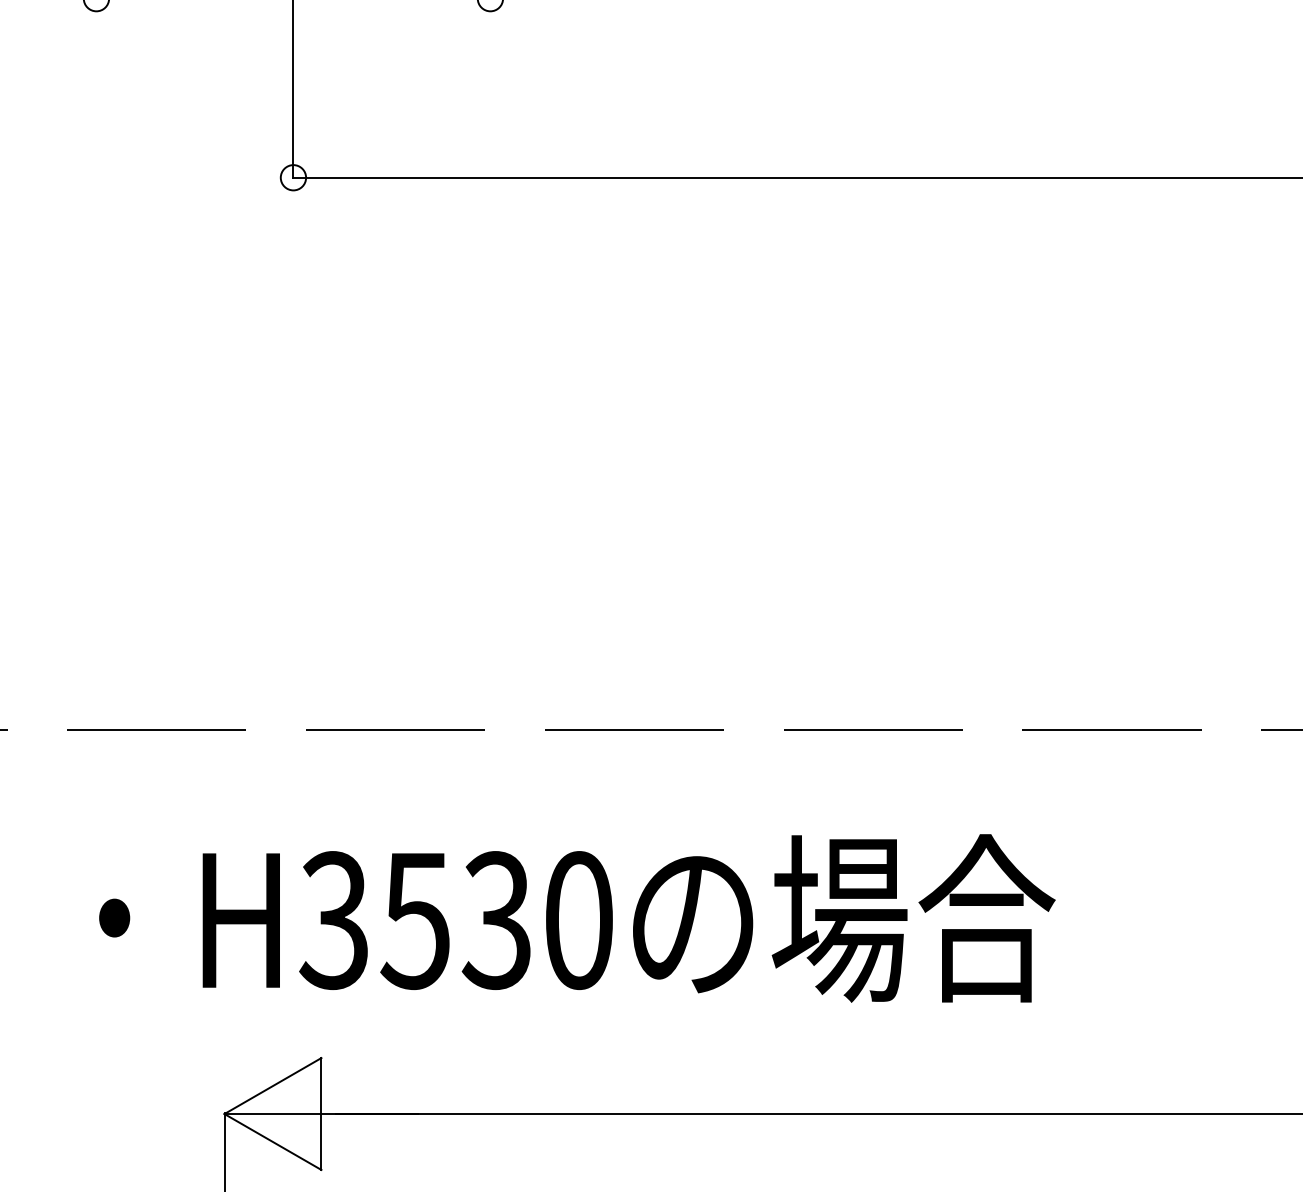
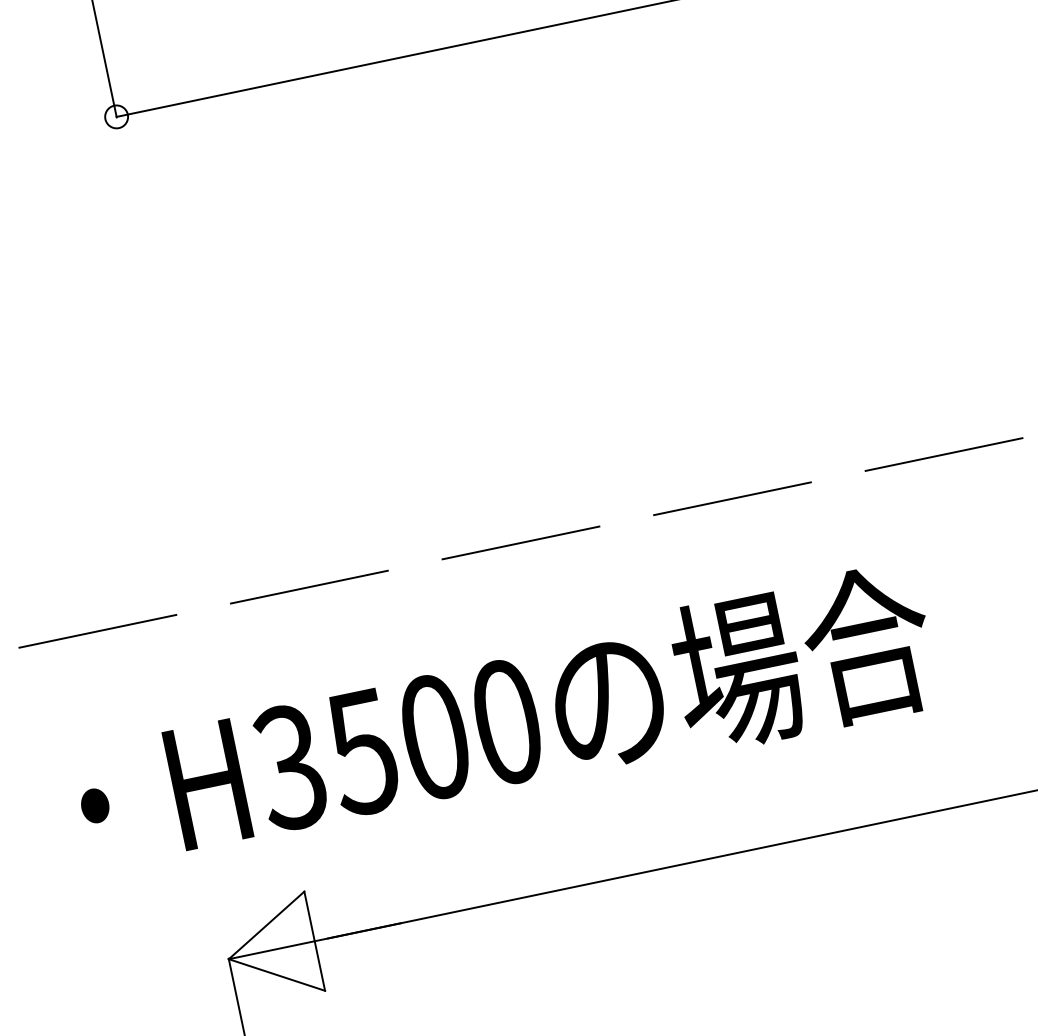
text: (496, 920) -> (434, 737), H3530 -> H3500

